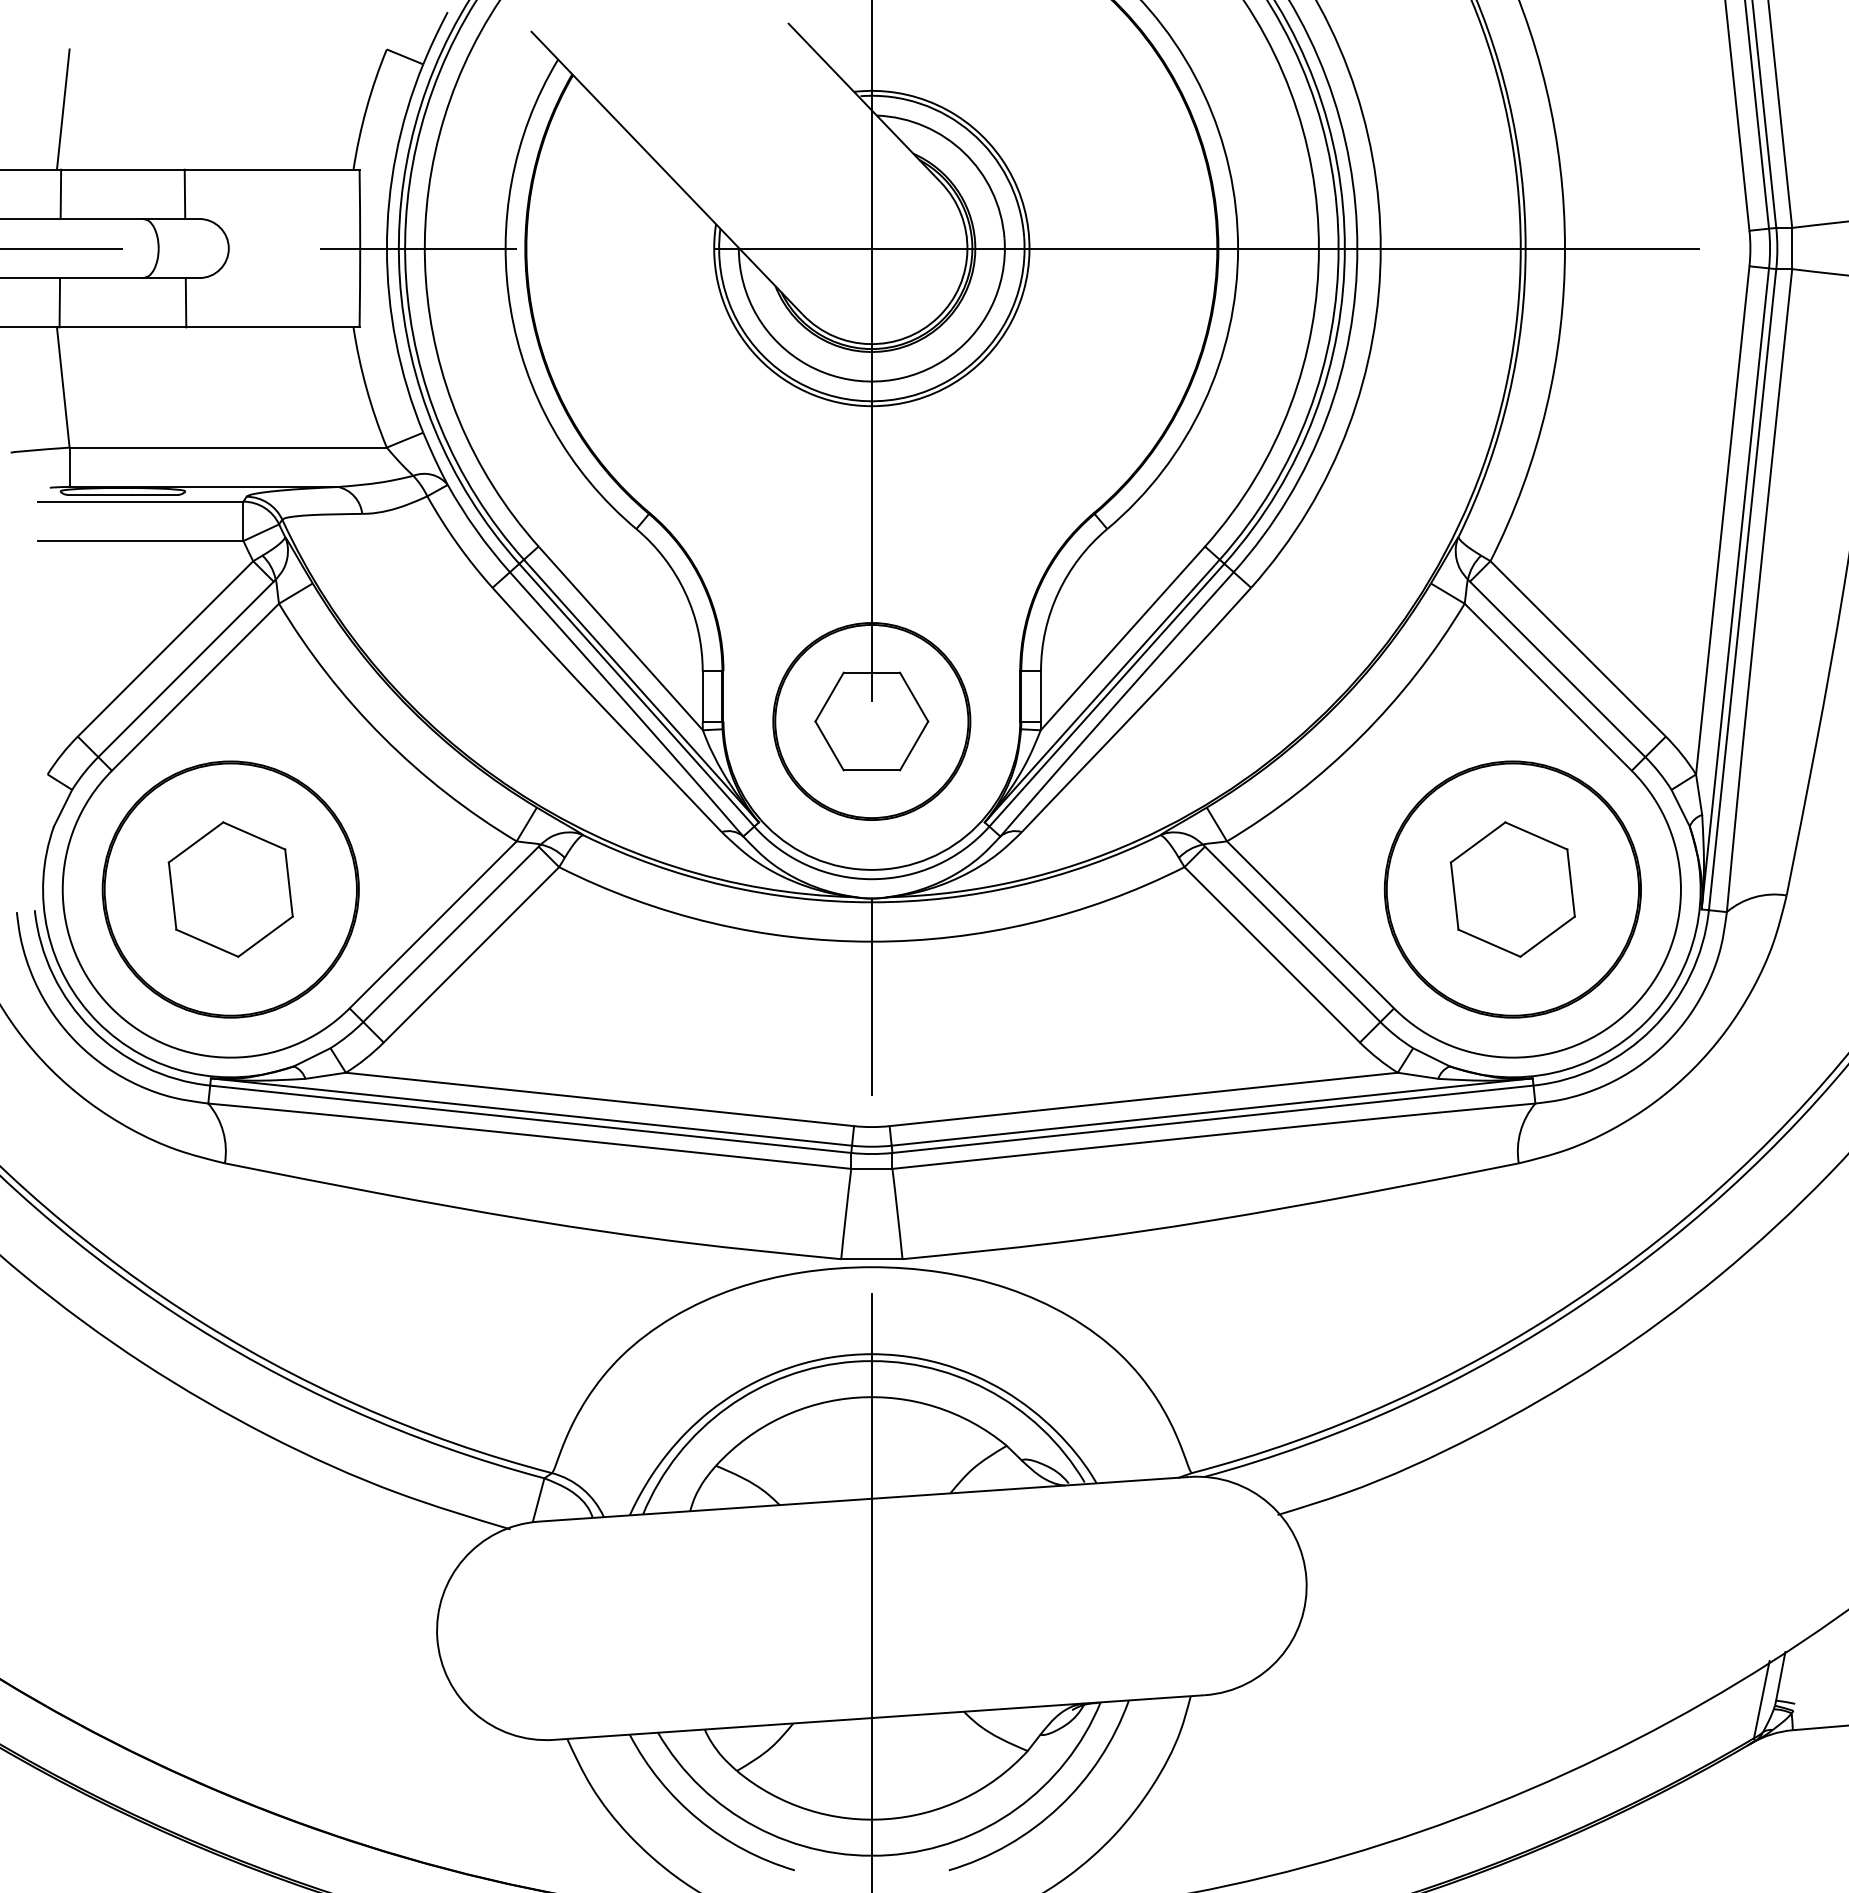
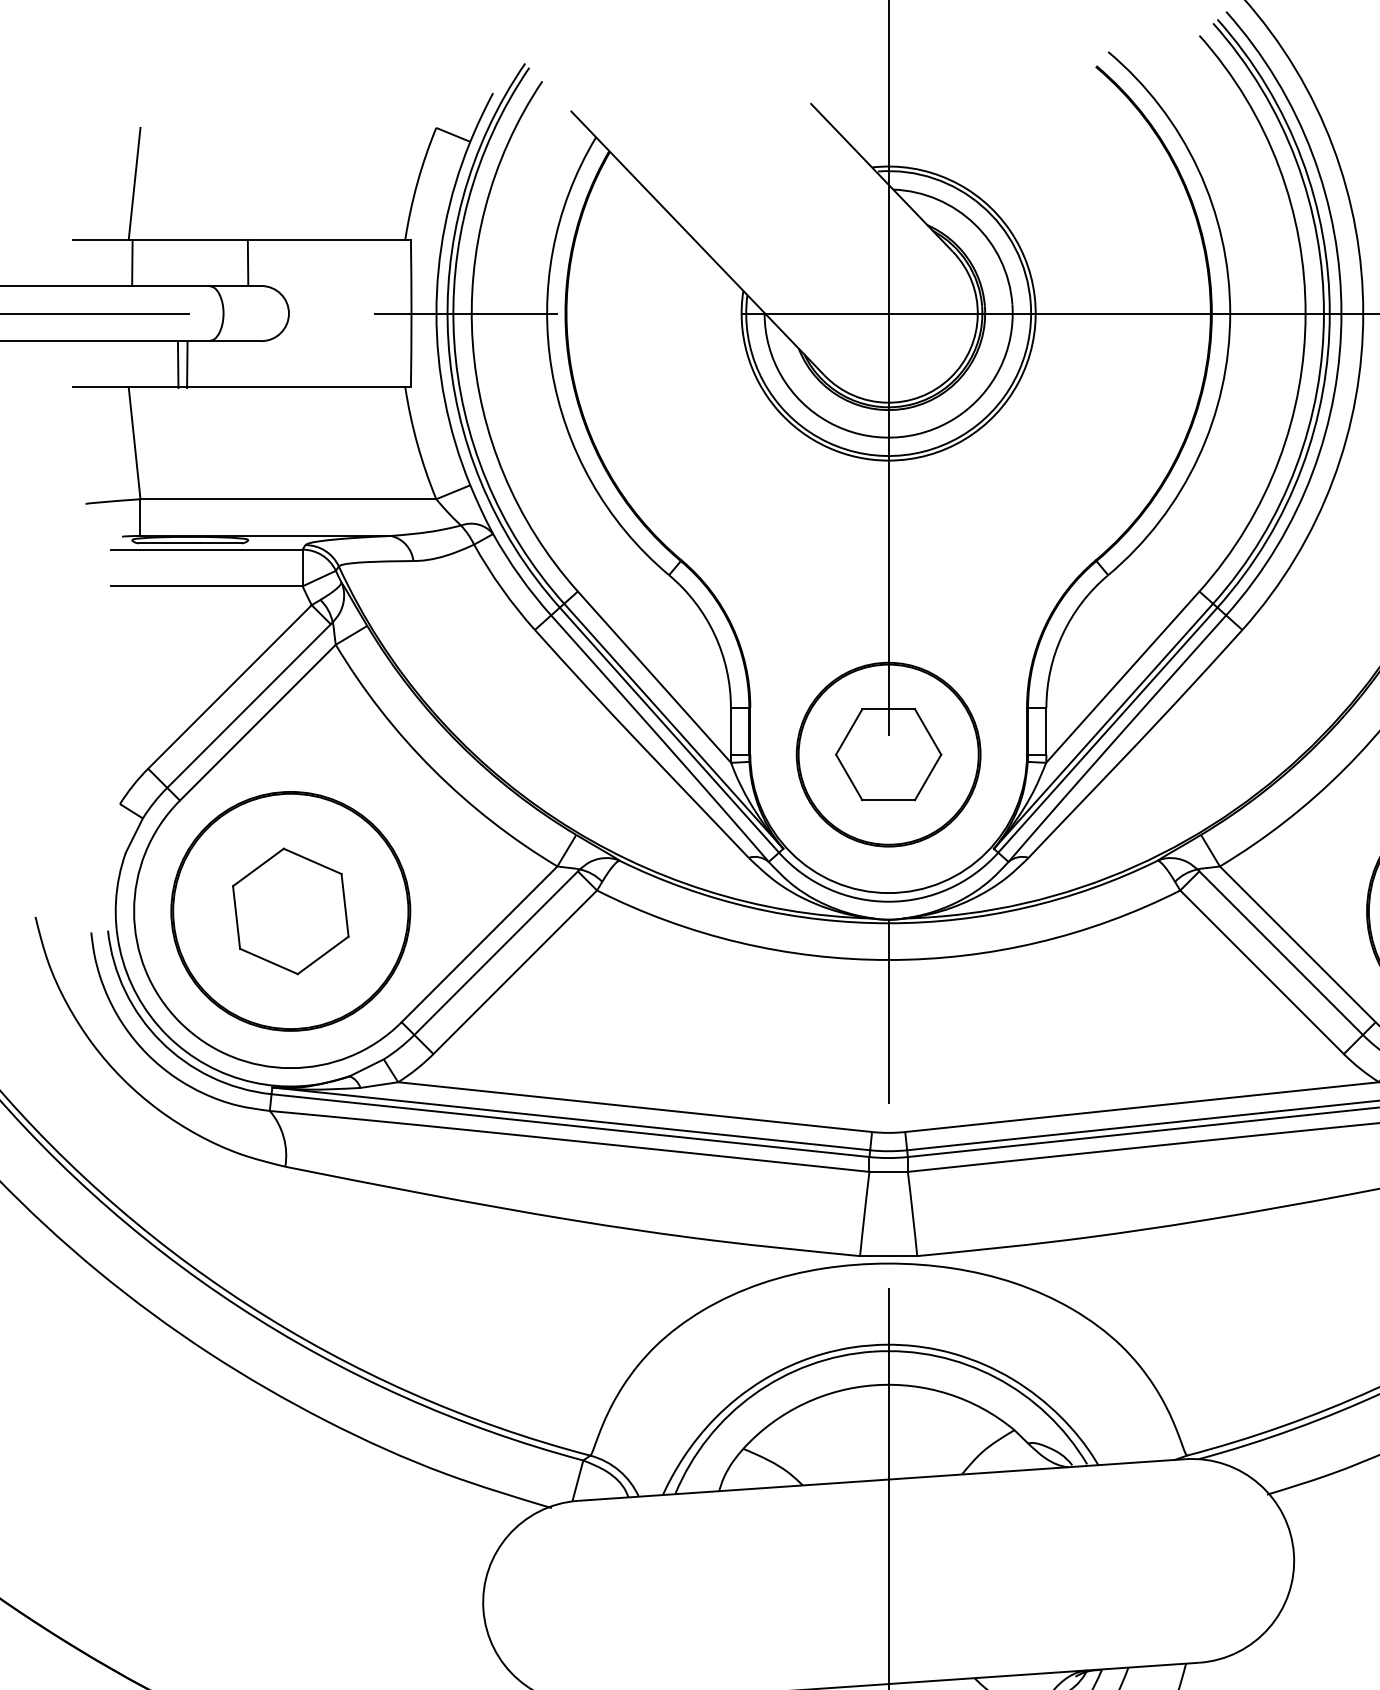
line: (59, 302) -> (187, 364), moved
line: (185, 302) -> (177, 364), moved

